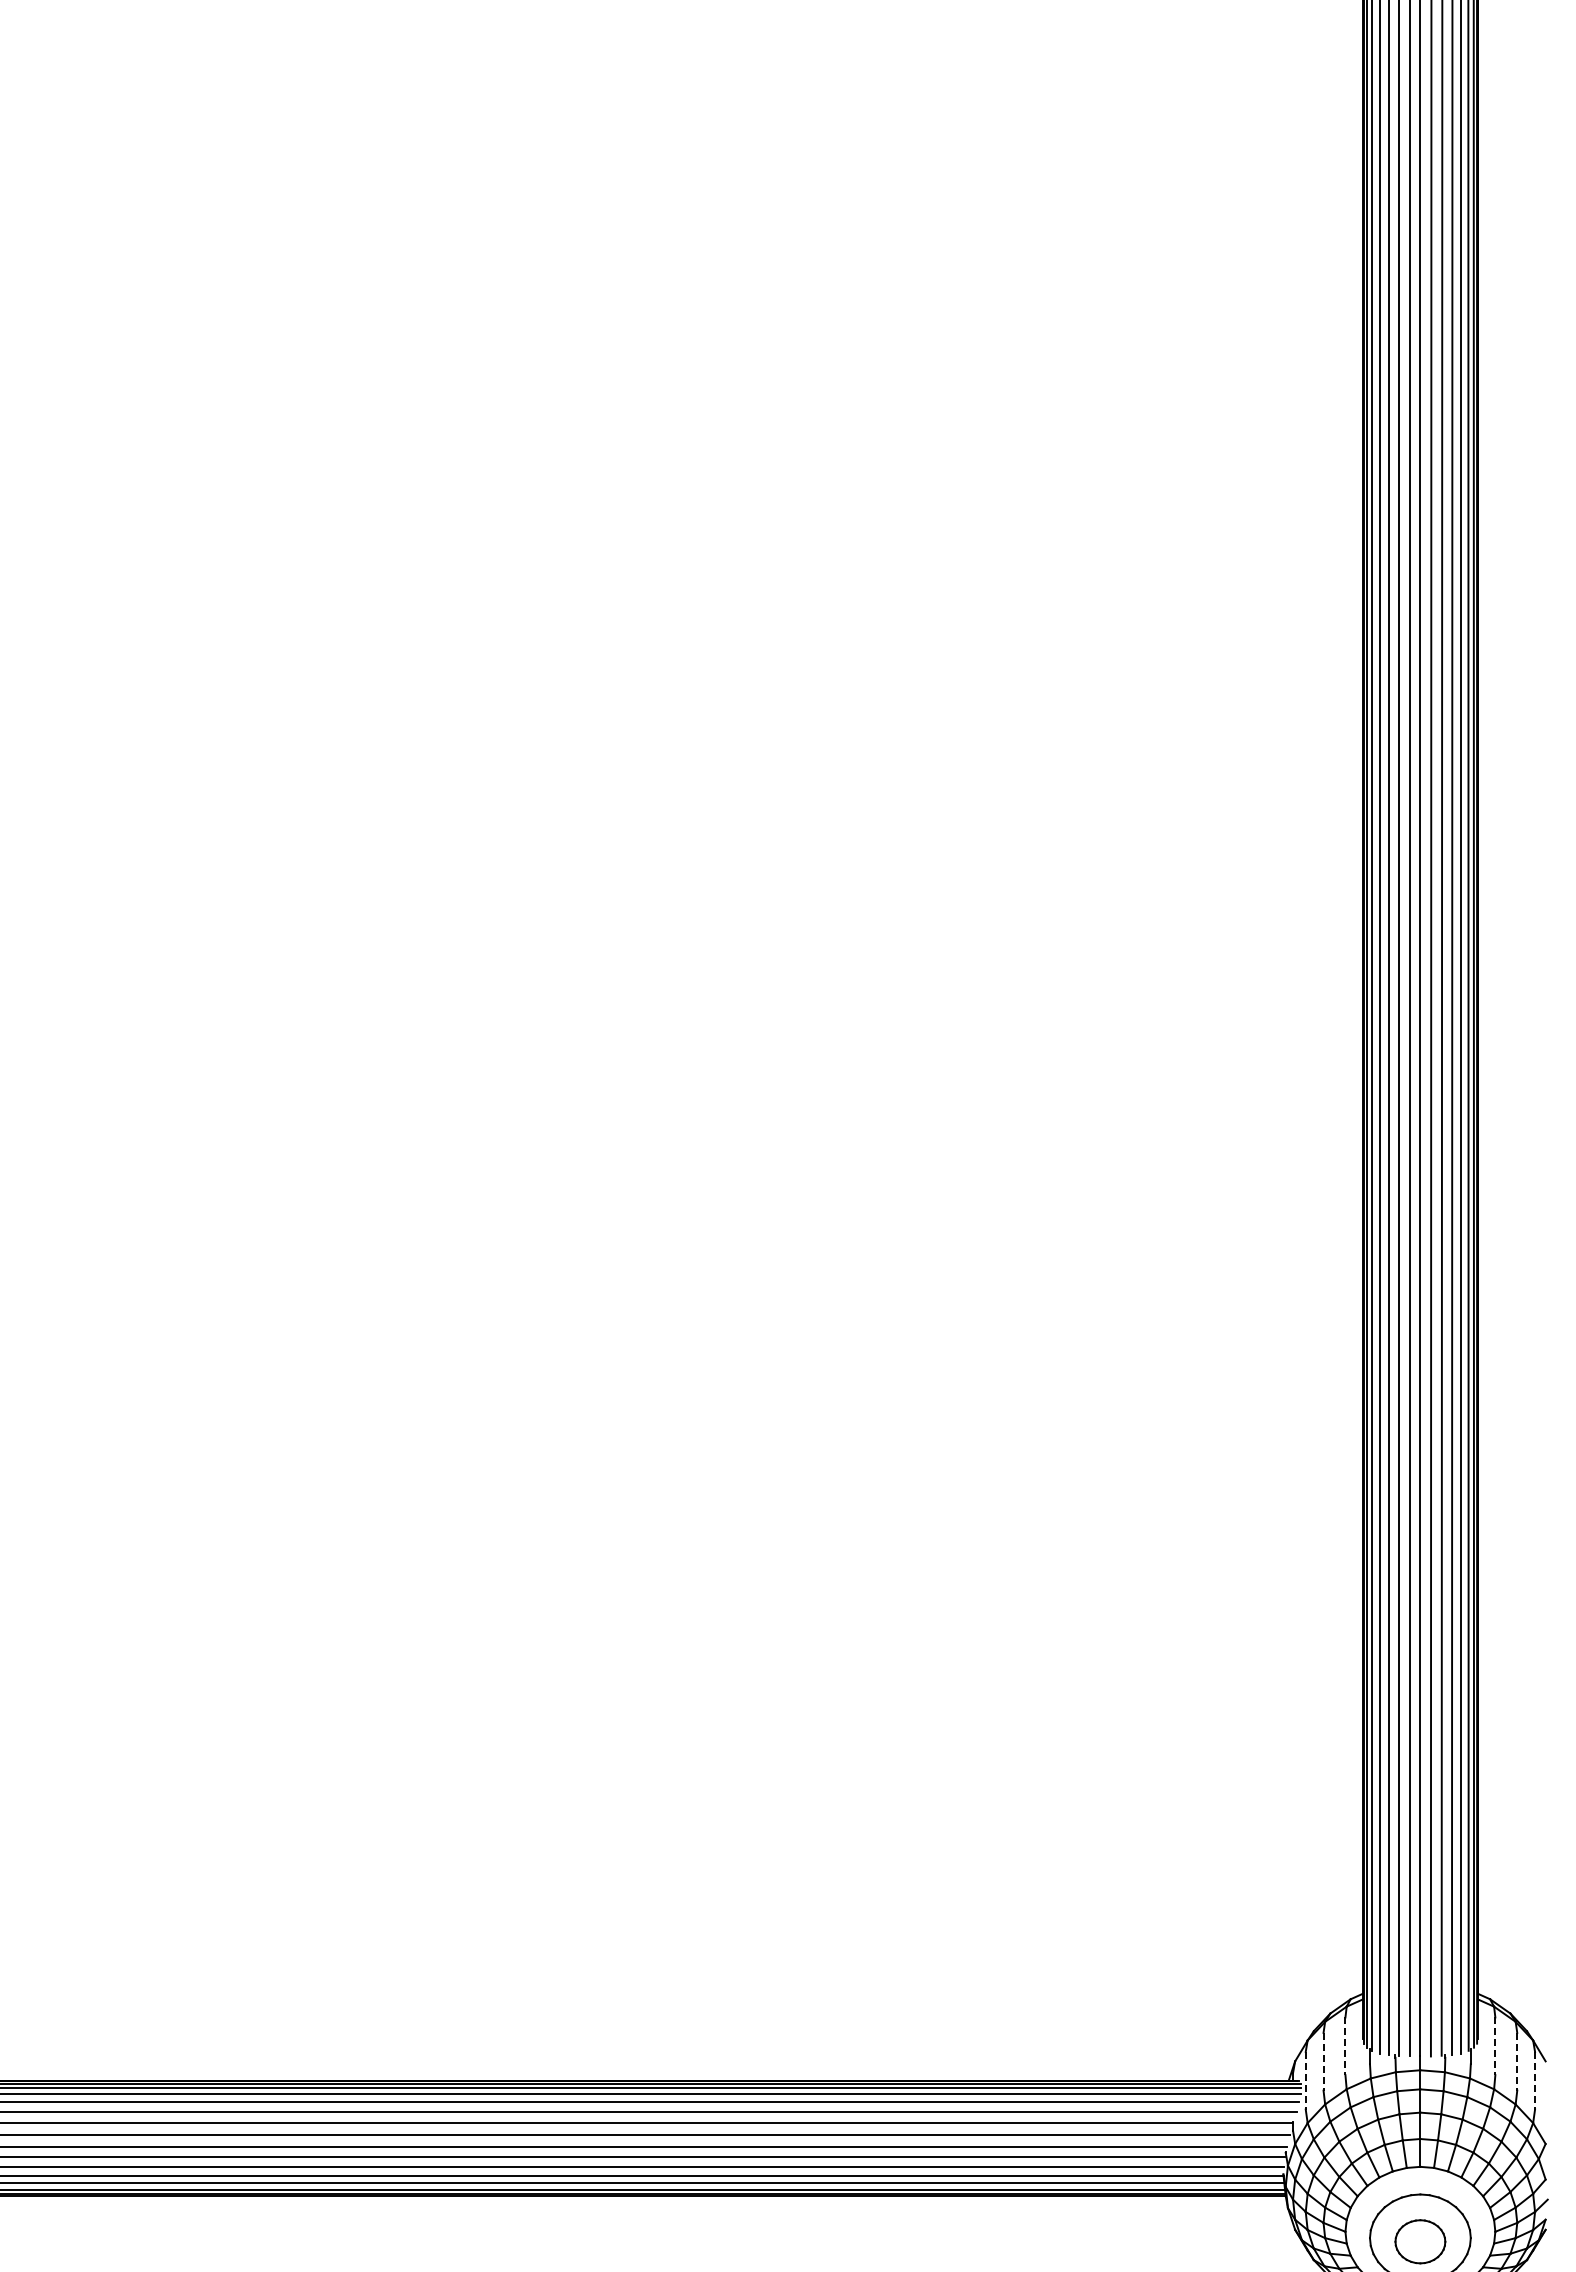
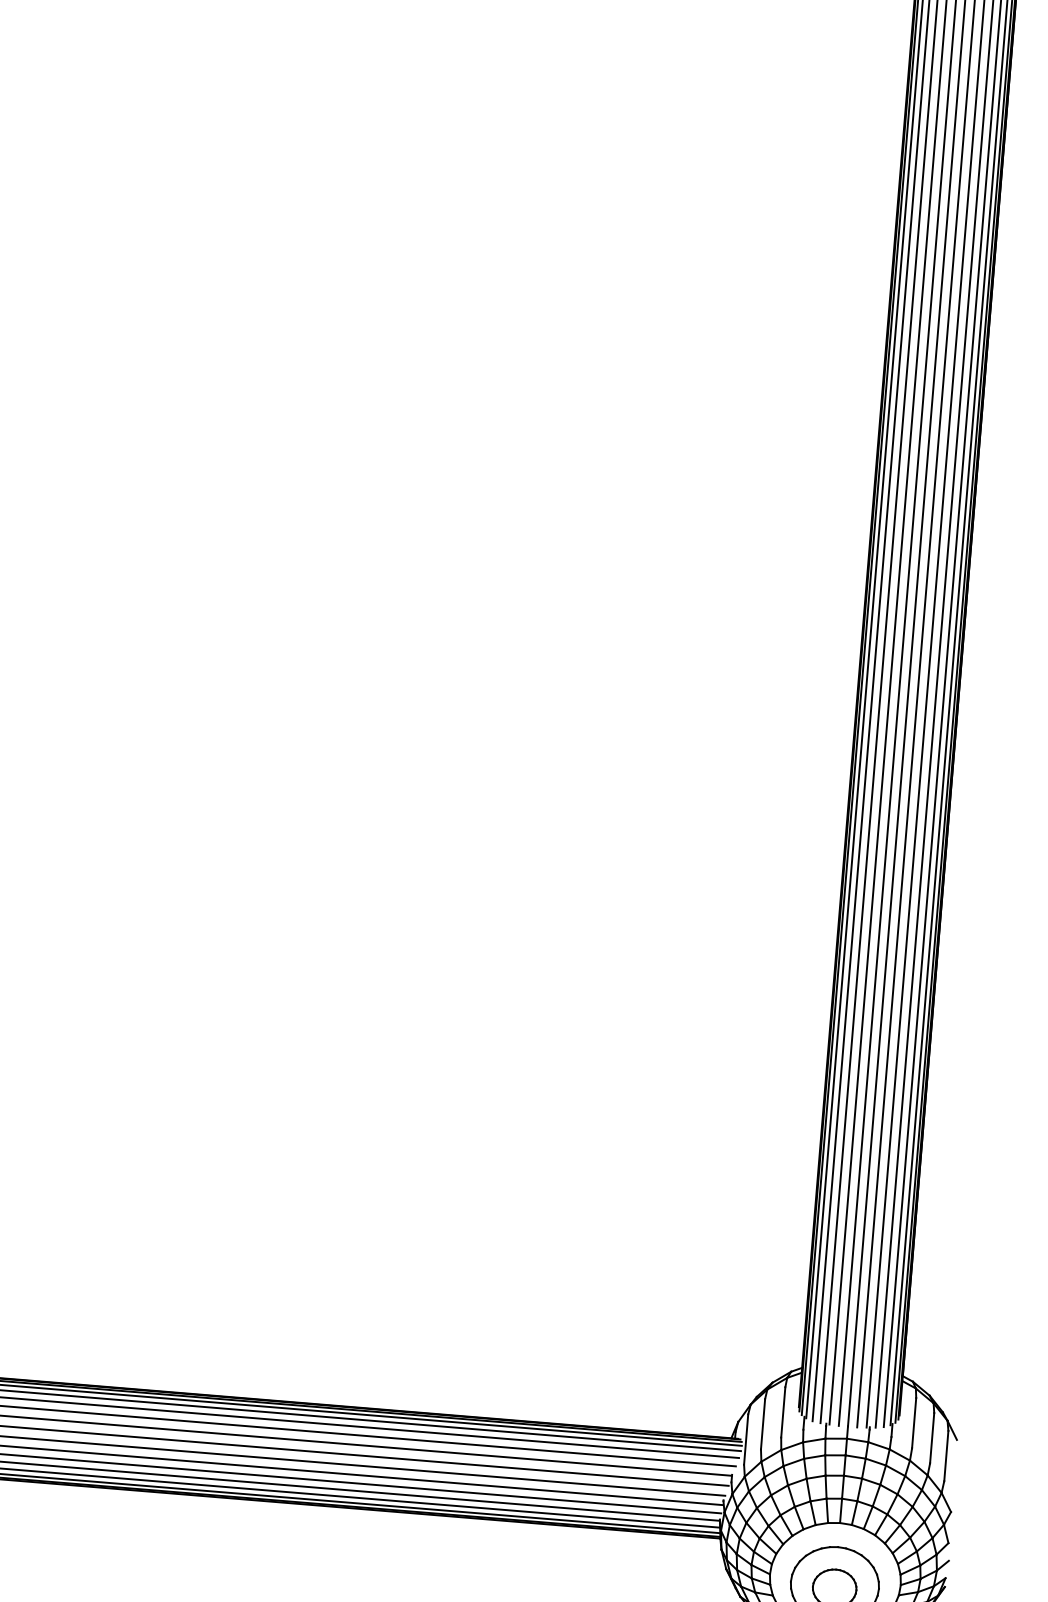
line: (1345, 2046) -> (783, 1412), dashed -> solid
line: (1495, 2046) -> (914, 1423), dashed -> solid
line: (1323, 2061) -> (763, 1424), dashed -> solid
line: (1517, 2061) -> (932, 1438), dashed -> solid
line: (1305, 2080) -> (745, 1439), dashed -> solid
line: (1535, 2080) -> (946, 1455), dashed -> solid

